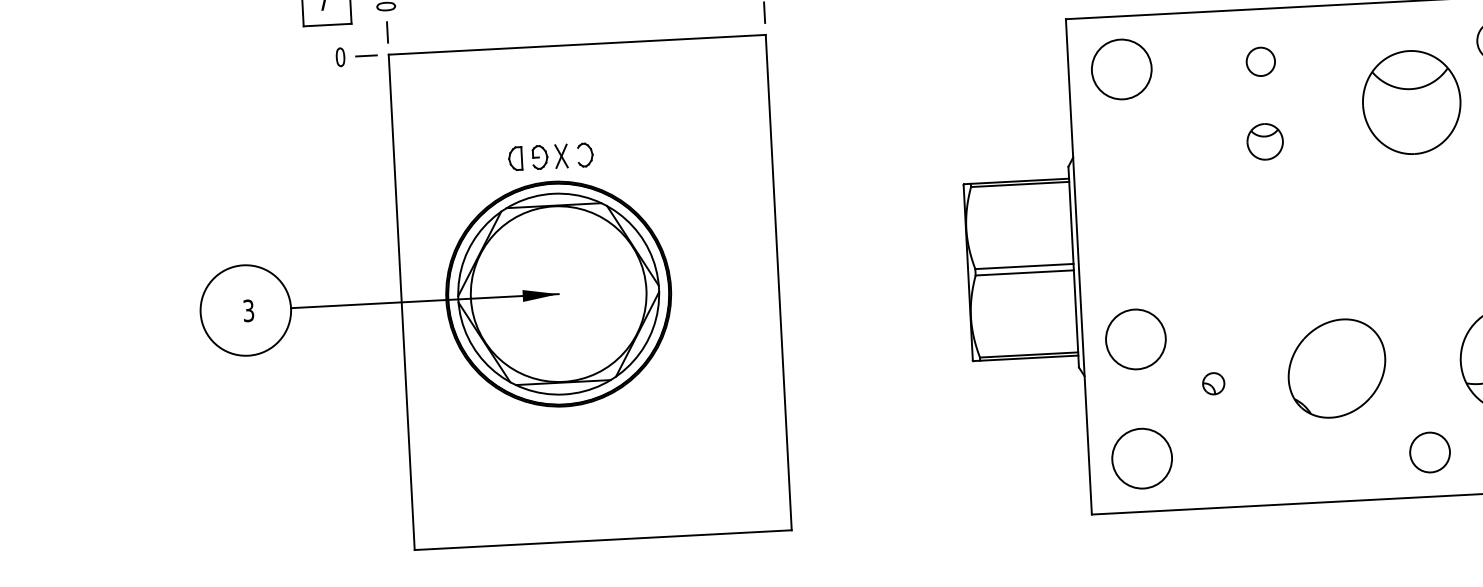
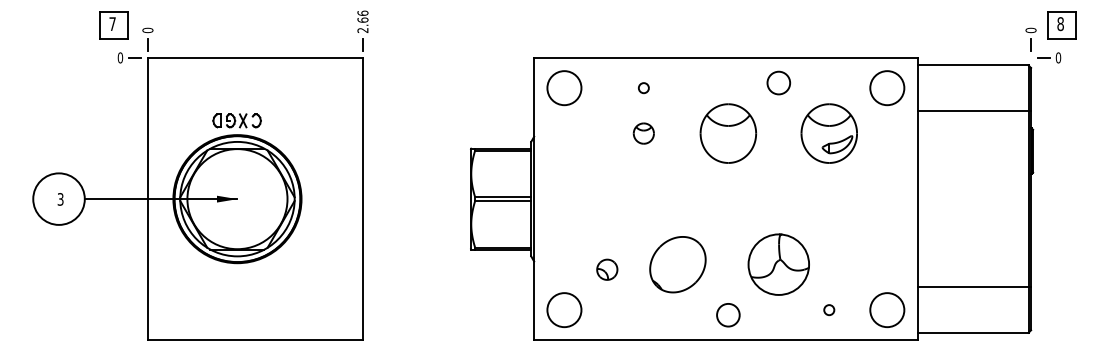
circle: (1260, 62) -> (643, 88), size x0.62
part: (1411, 102) -> (728, 133), moved
circle: (1136, 340) -> (564, 242), removed
part: (1213, 383) -> (607, 269), size x1.67

